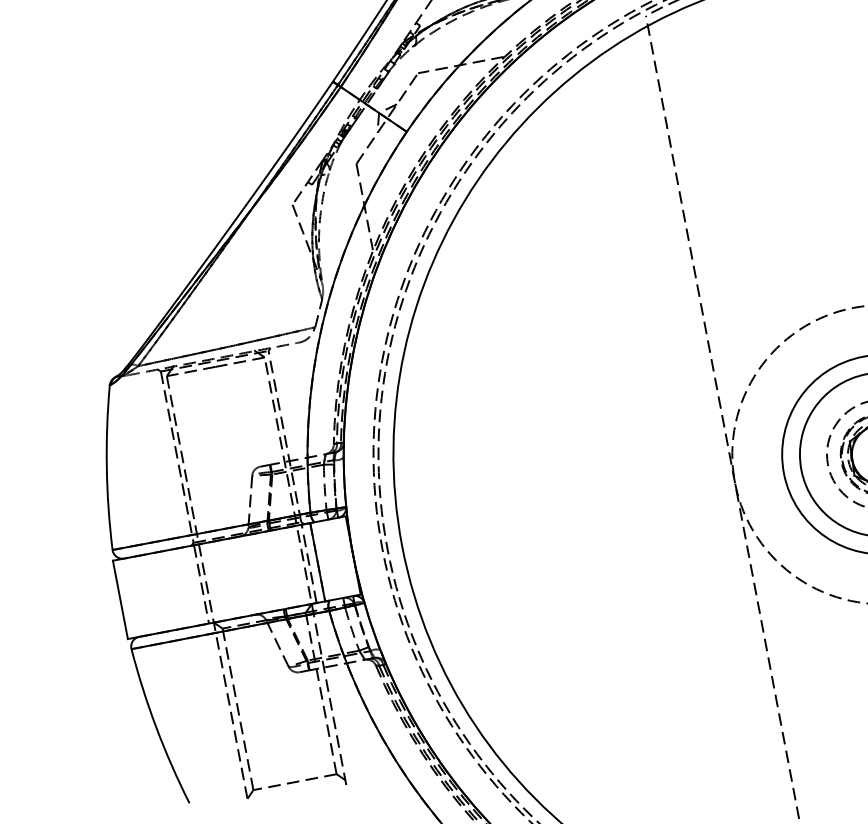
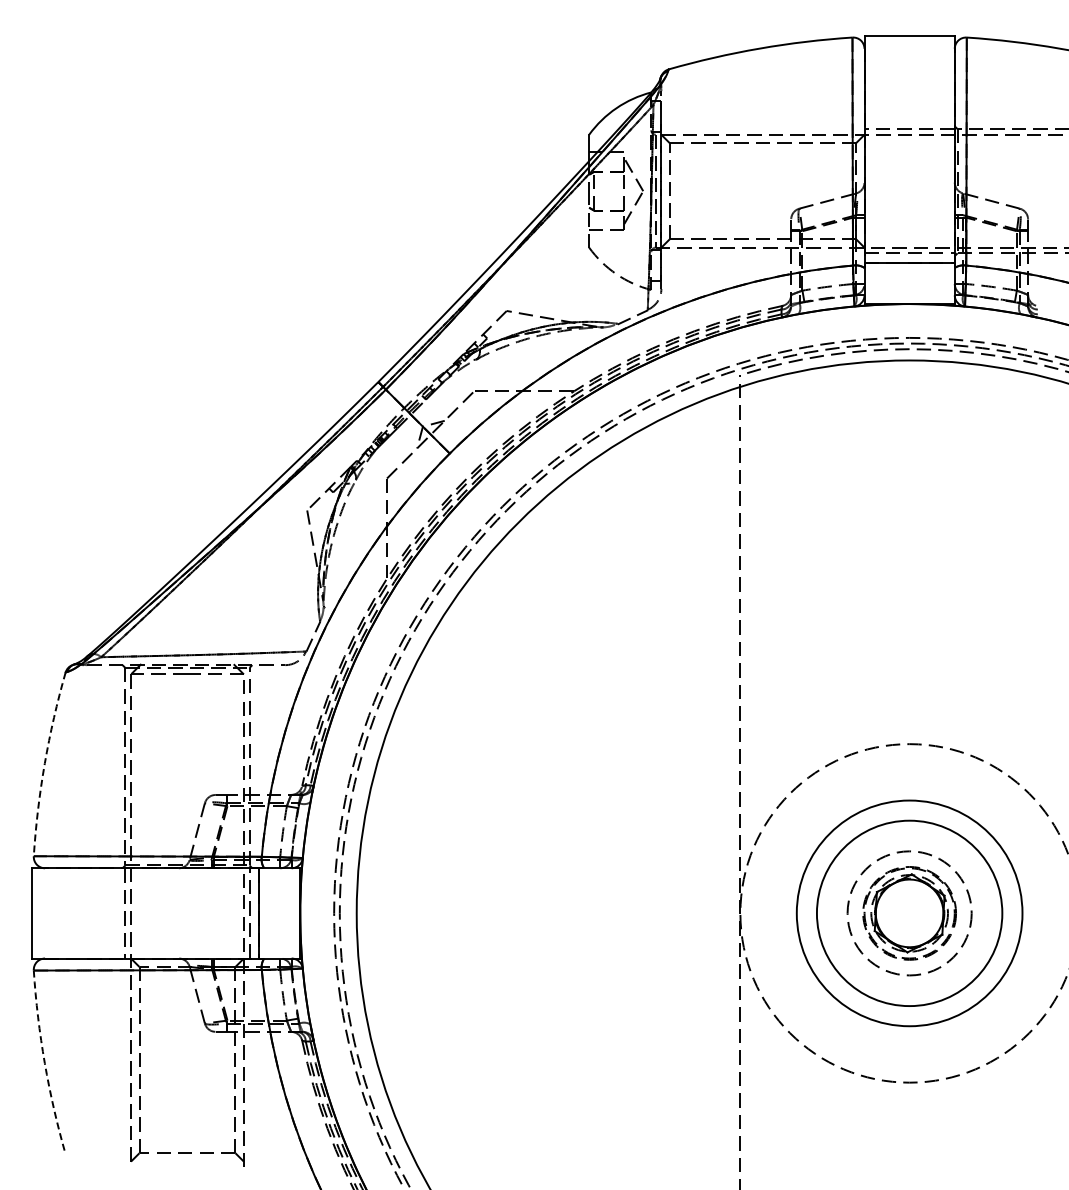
arc: (106, 467) -> (44, 763), solid -> dashed
arc: (156, 728) -> (44, 1063), solid -> dashed

